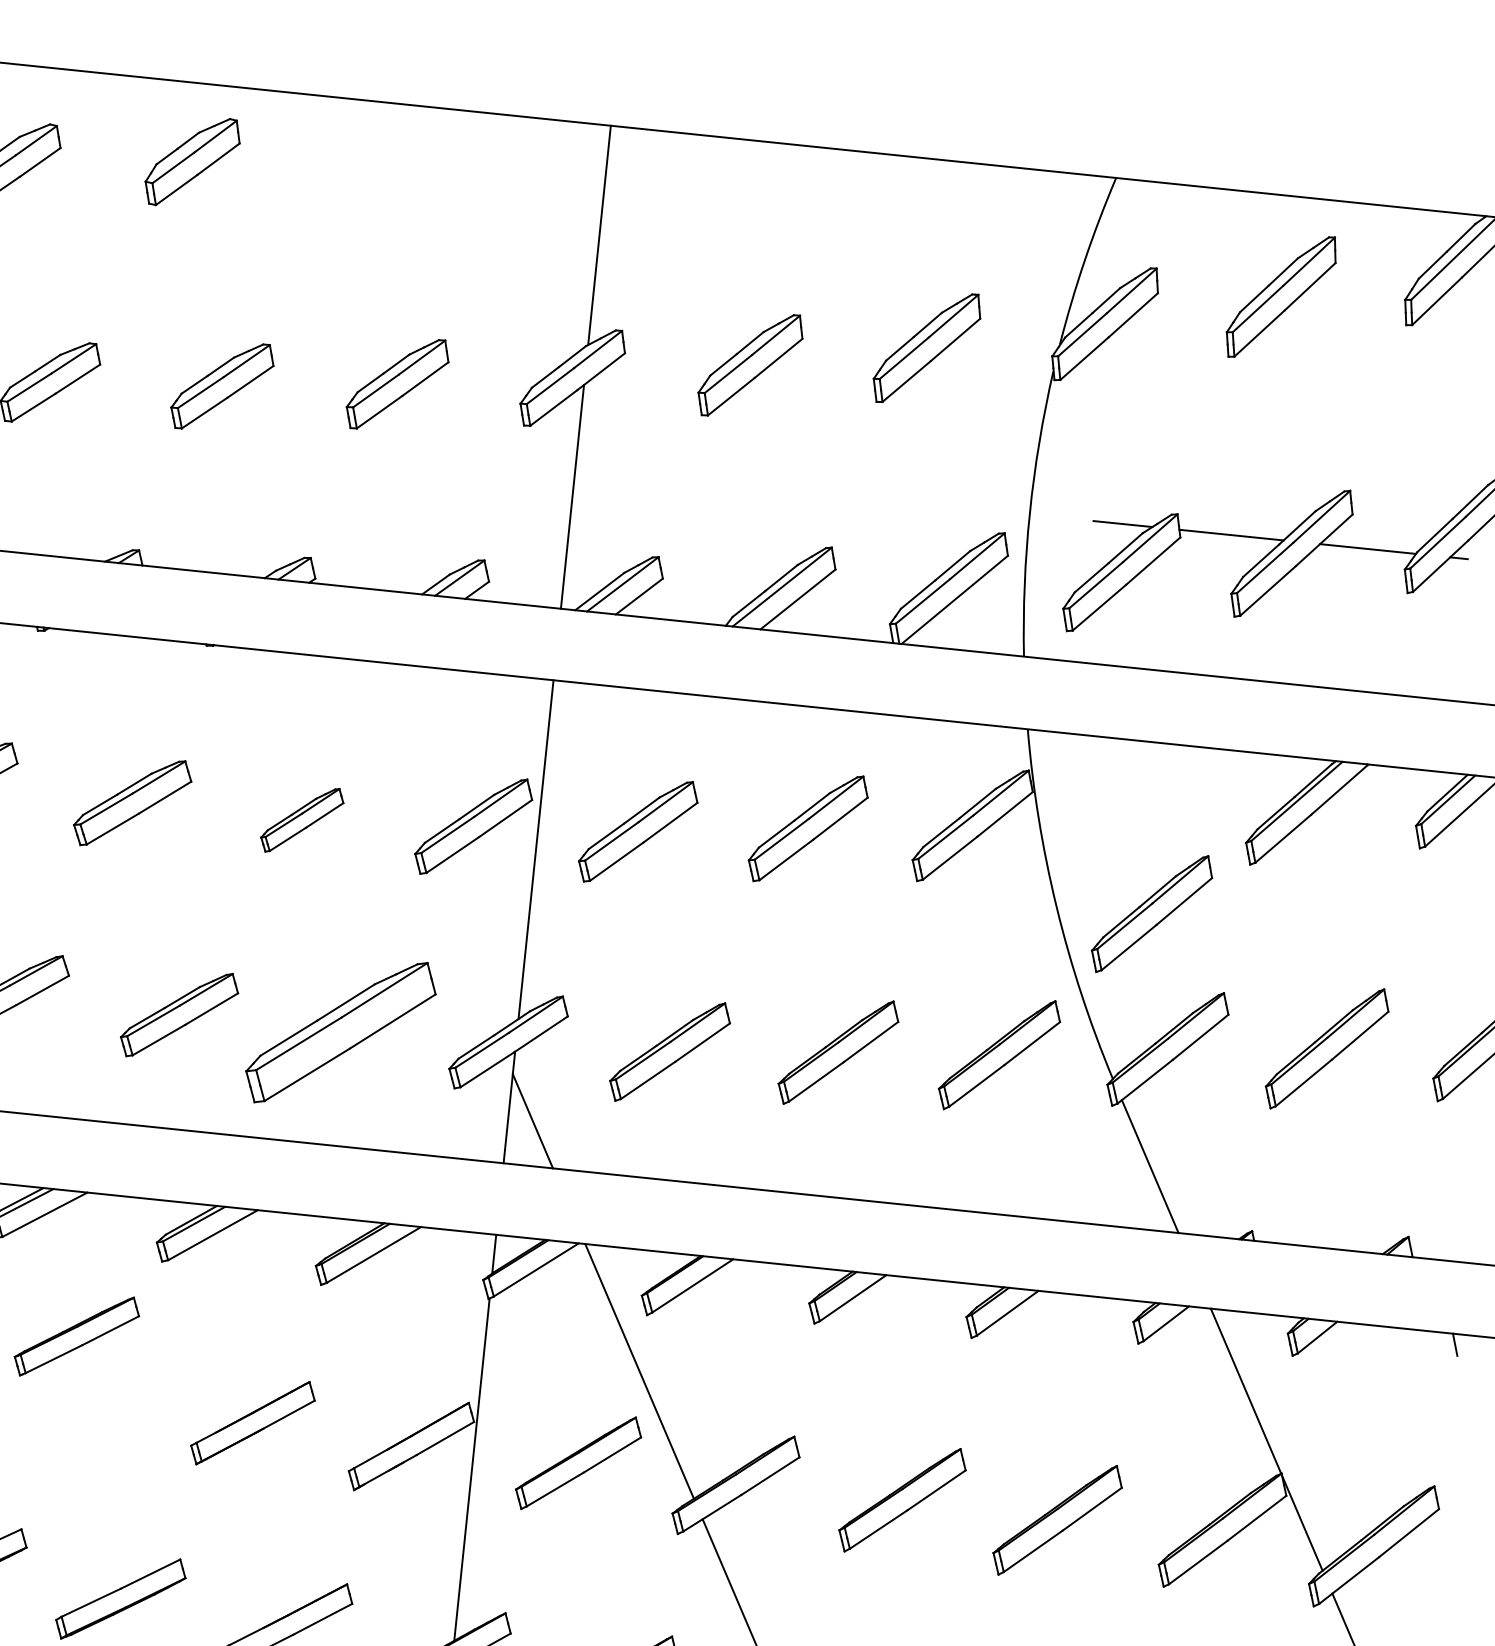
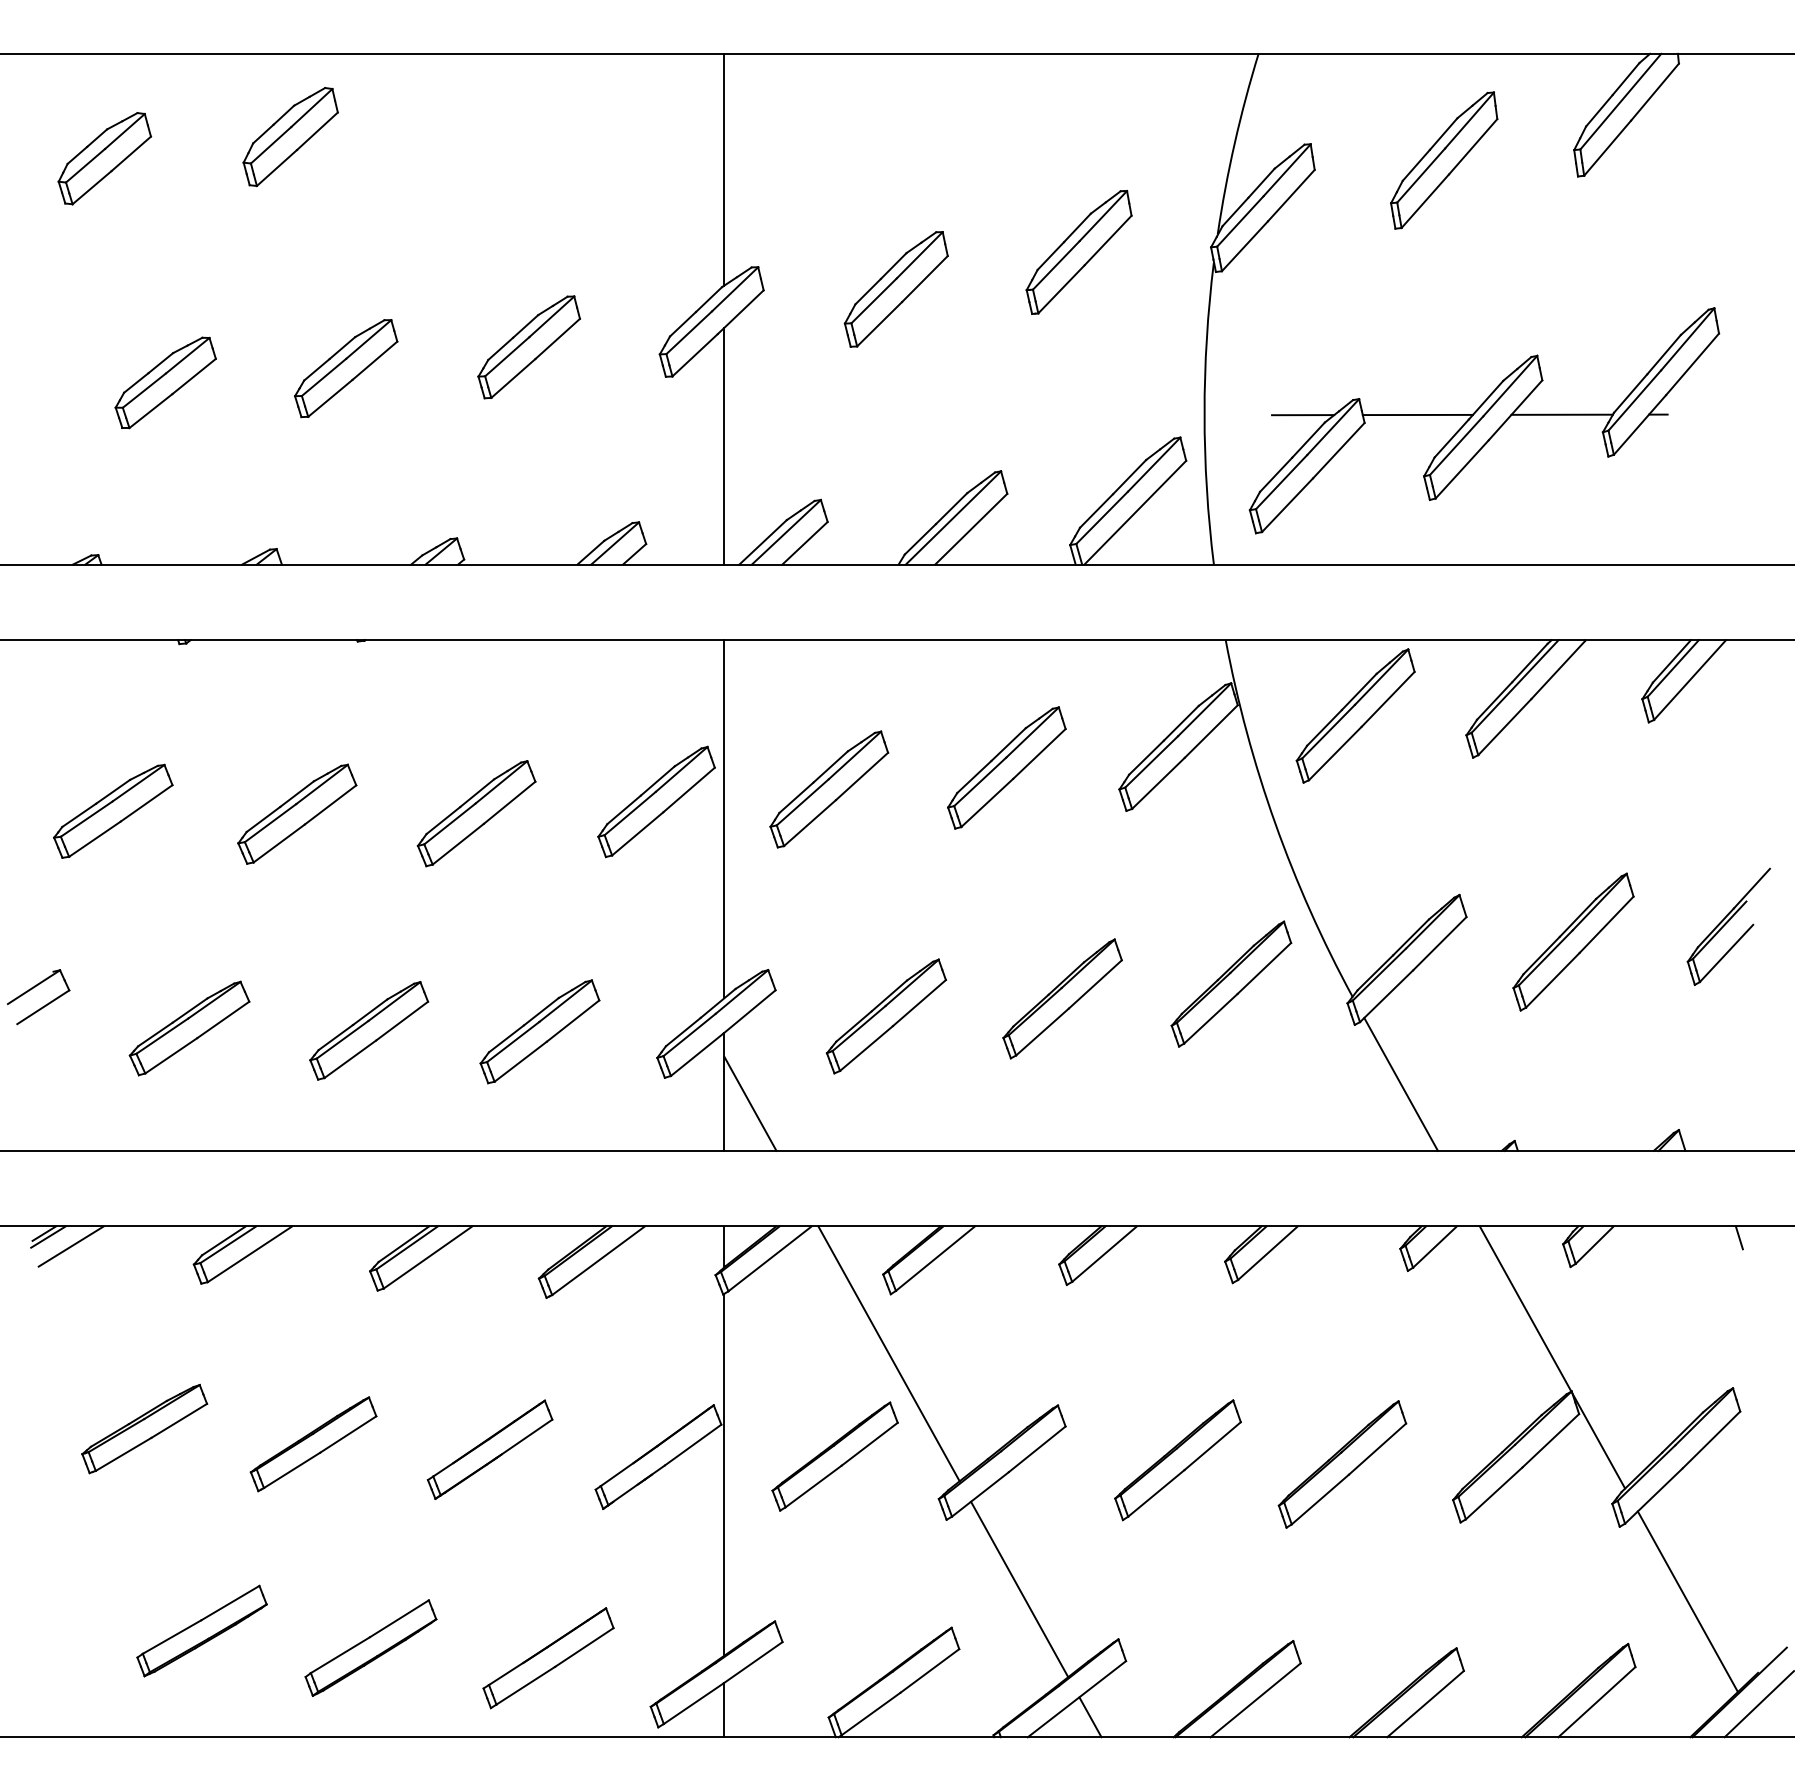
part: (302, 820) -> (476, 813), size x1.43
part: (1151, 913) -> (1355, 715), moved
part: (340, 1032) -> (539, 1031), size x0.62
part: (76, 1336) -> (313, 1444), moved

